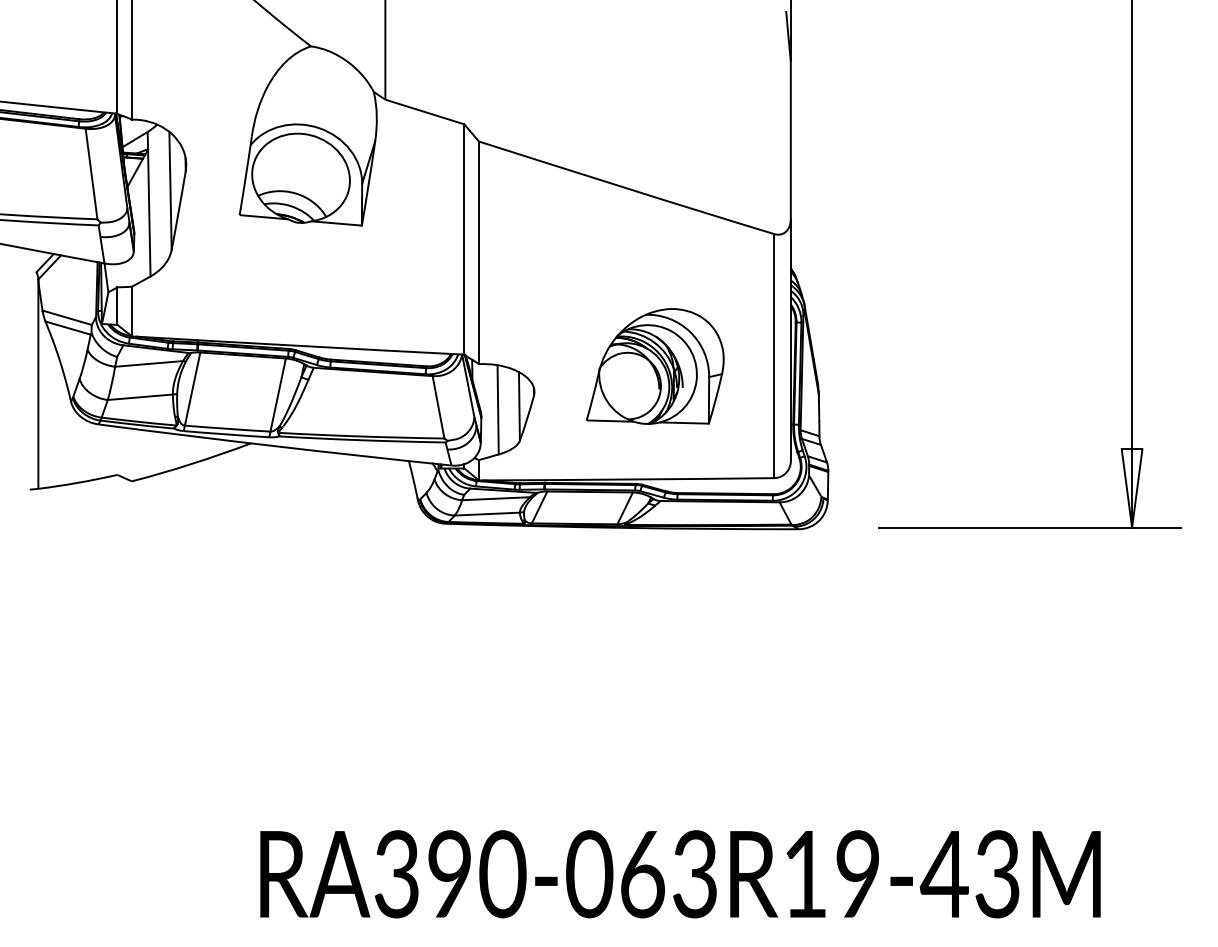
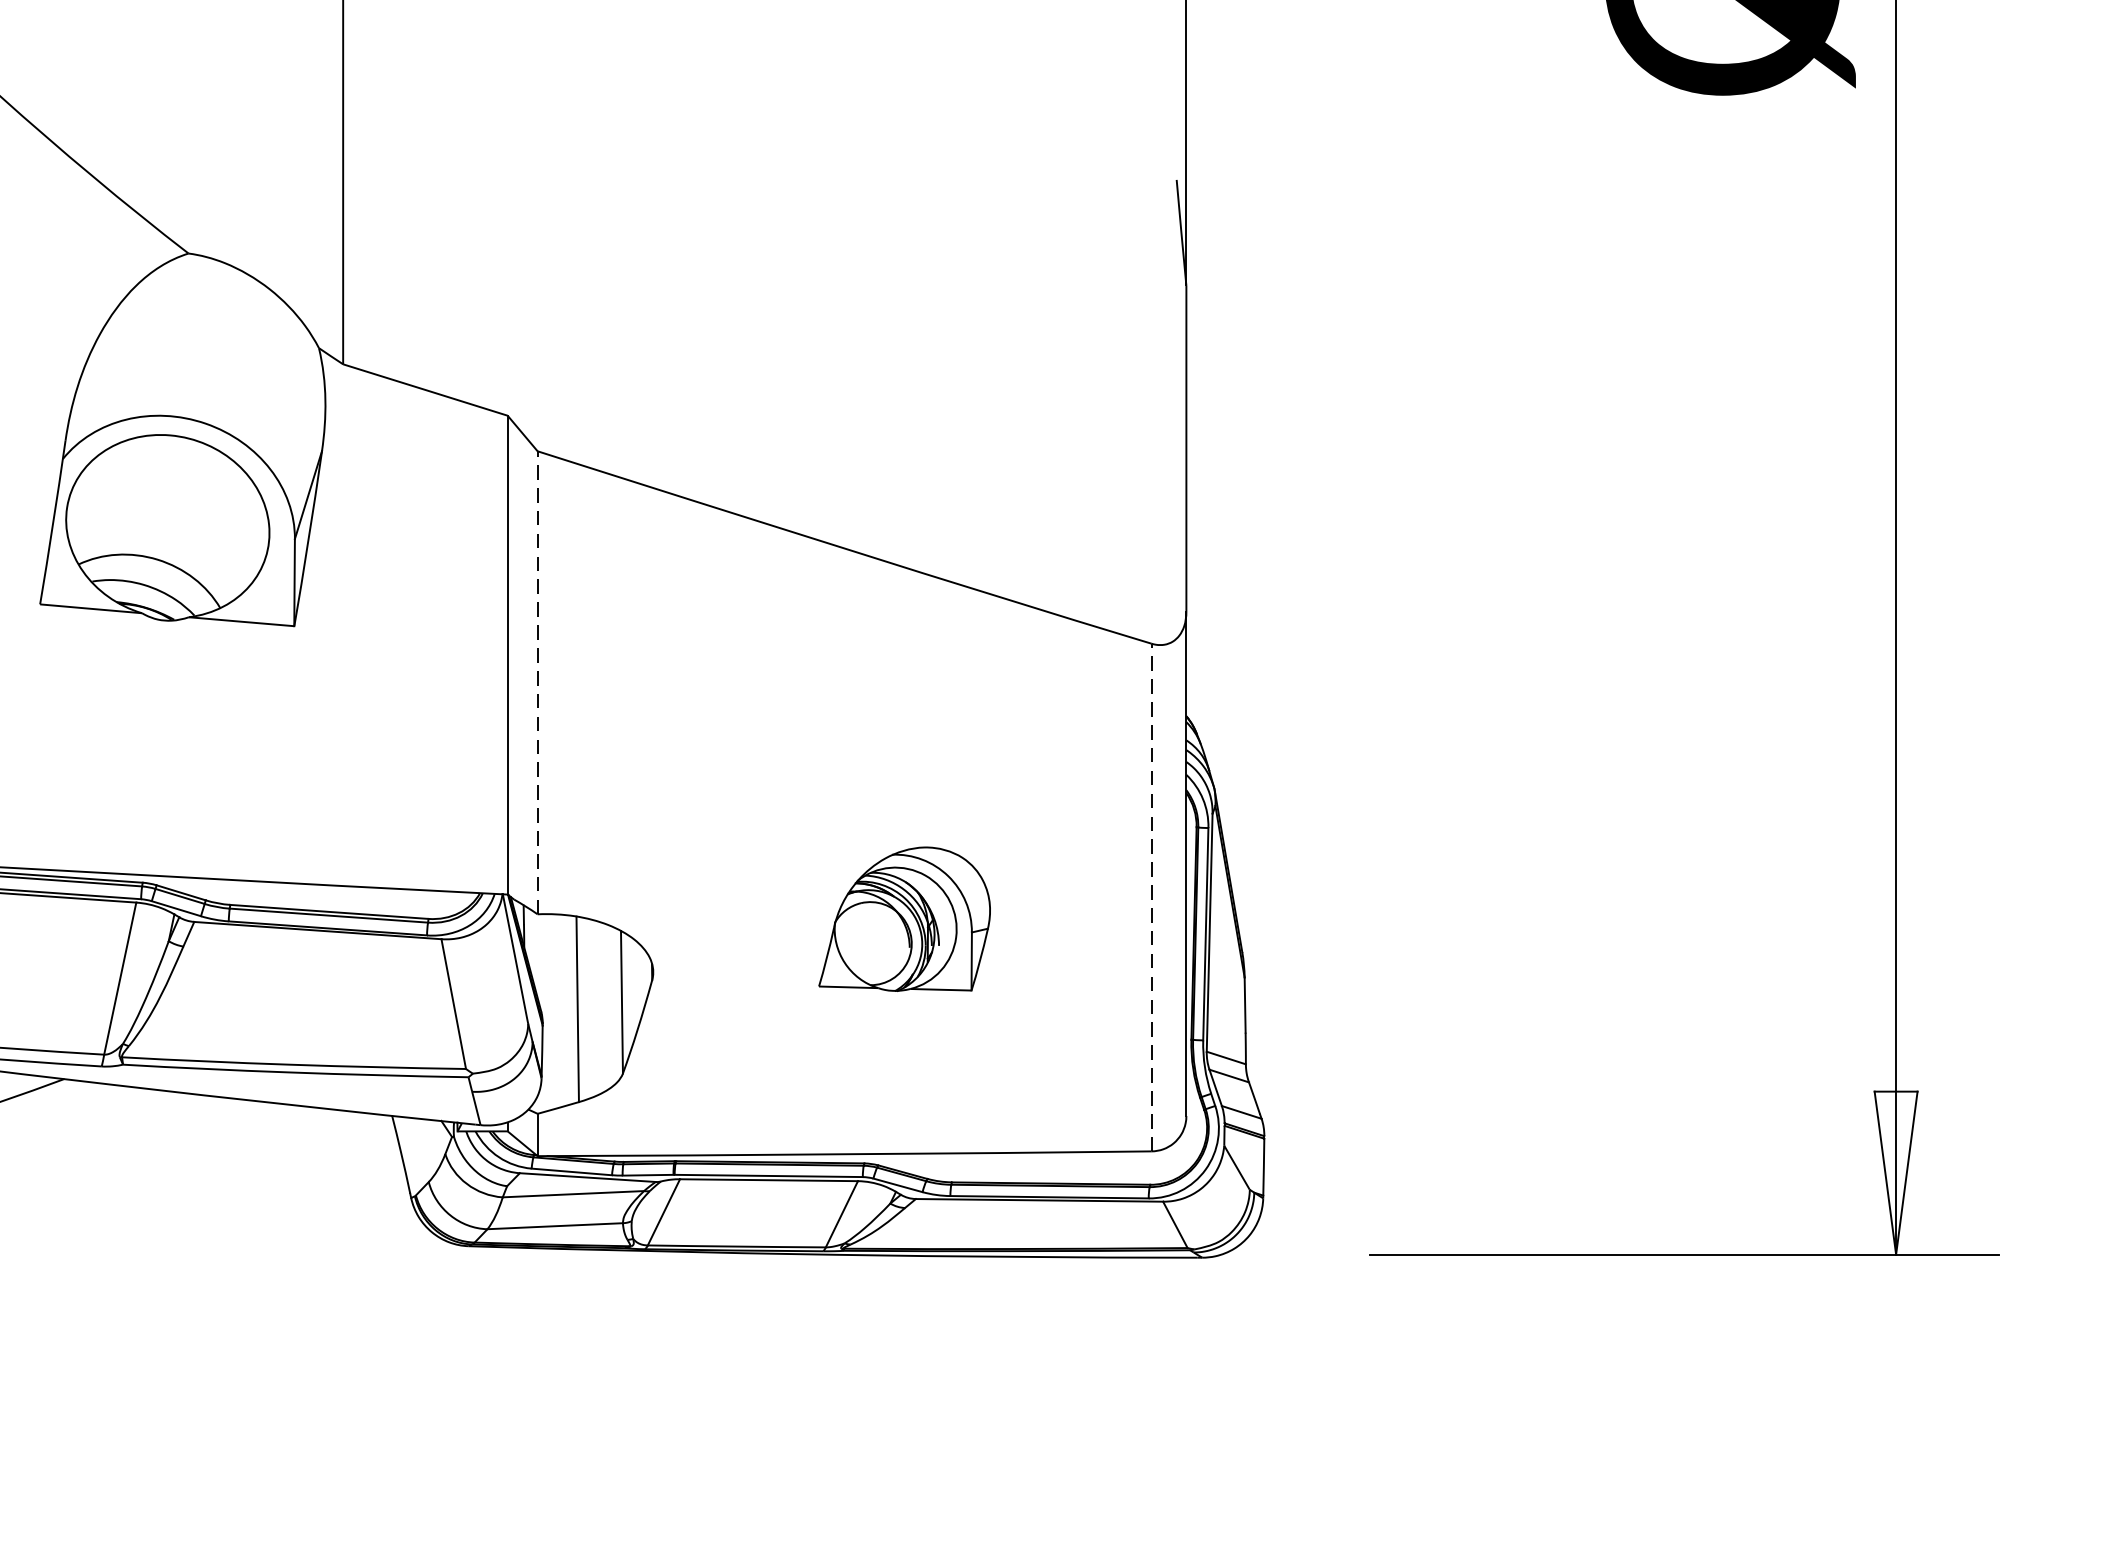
line: (478, 252) -> (536, 682), solid -> dashed
line: (774, 355) -> (1152, 896), solid -> dashed
part: (655, 366) -> (904, 919), size x0.6

